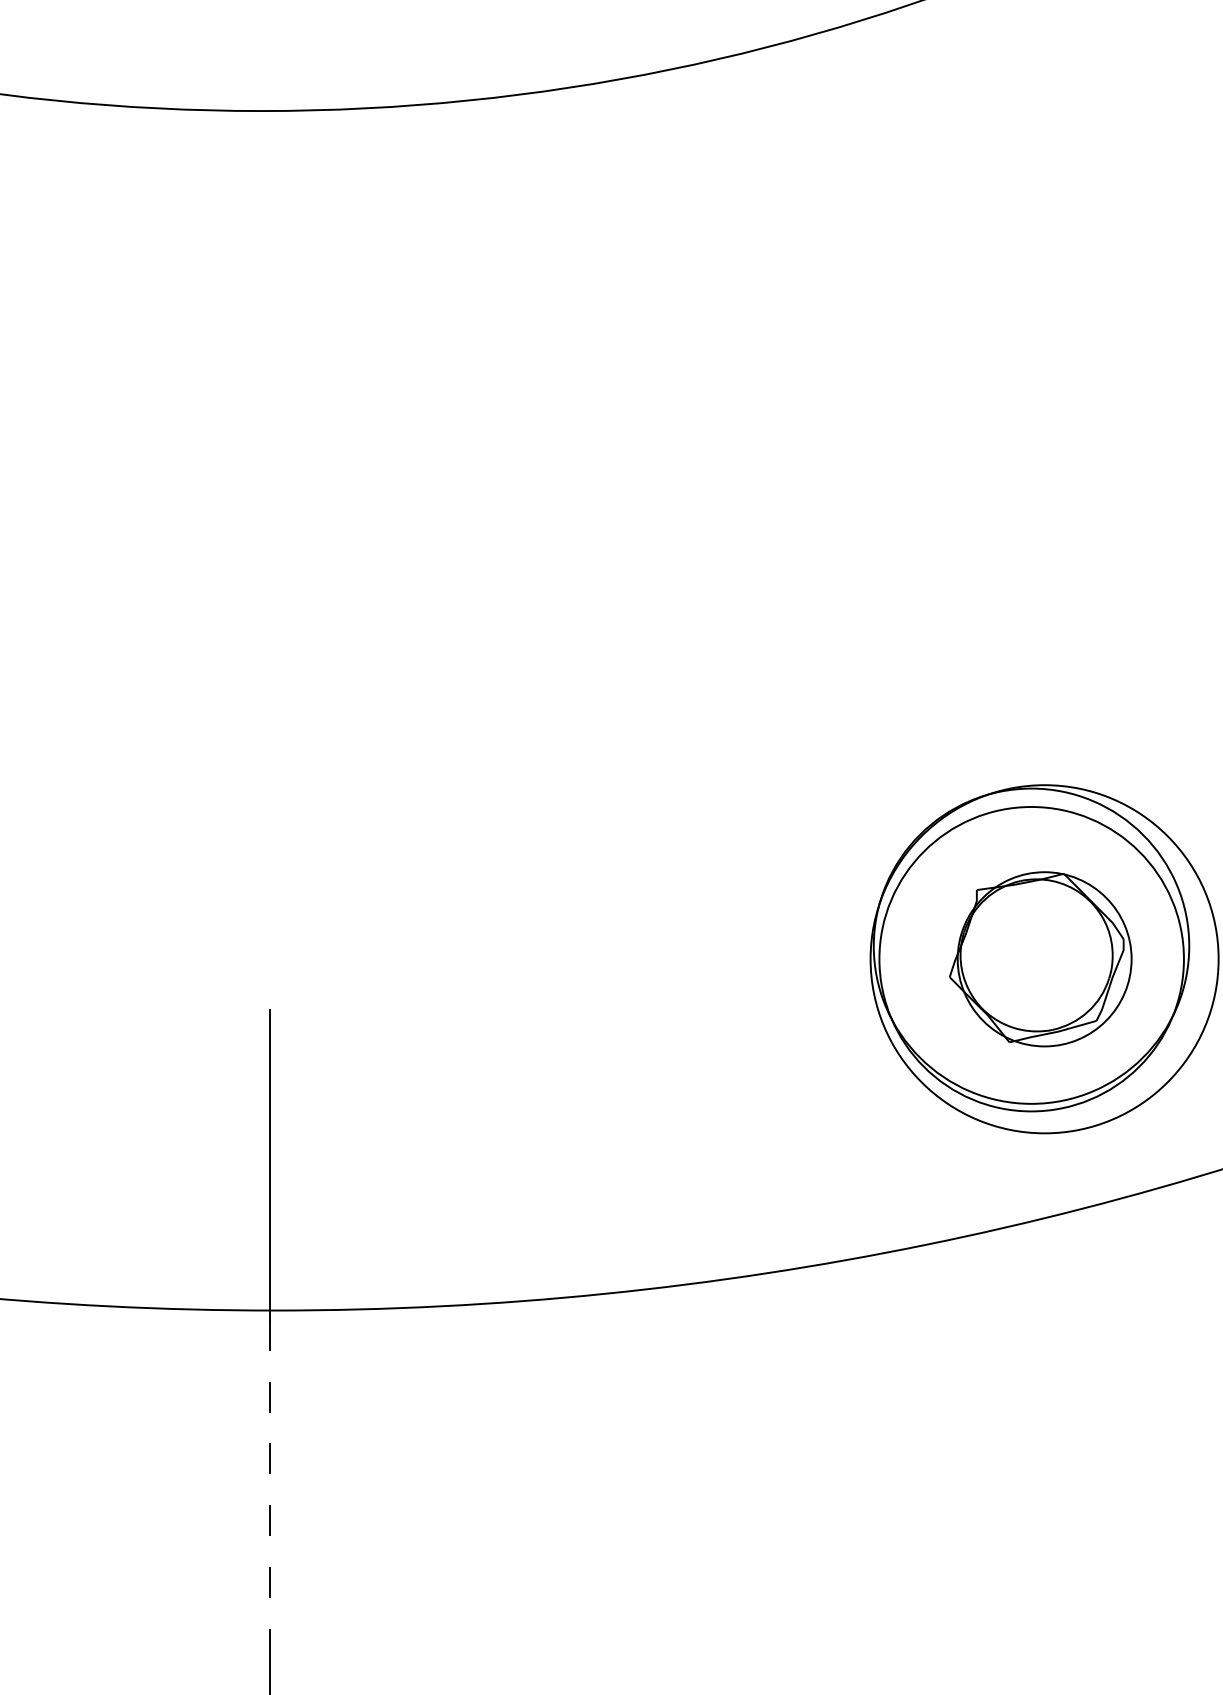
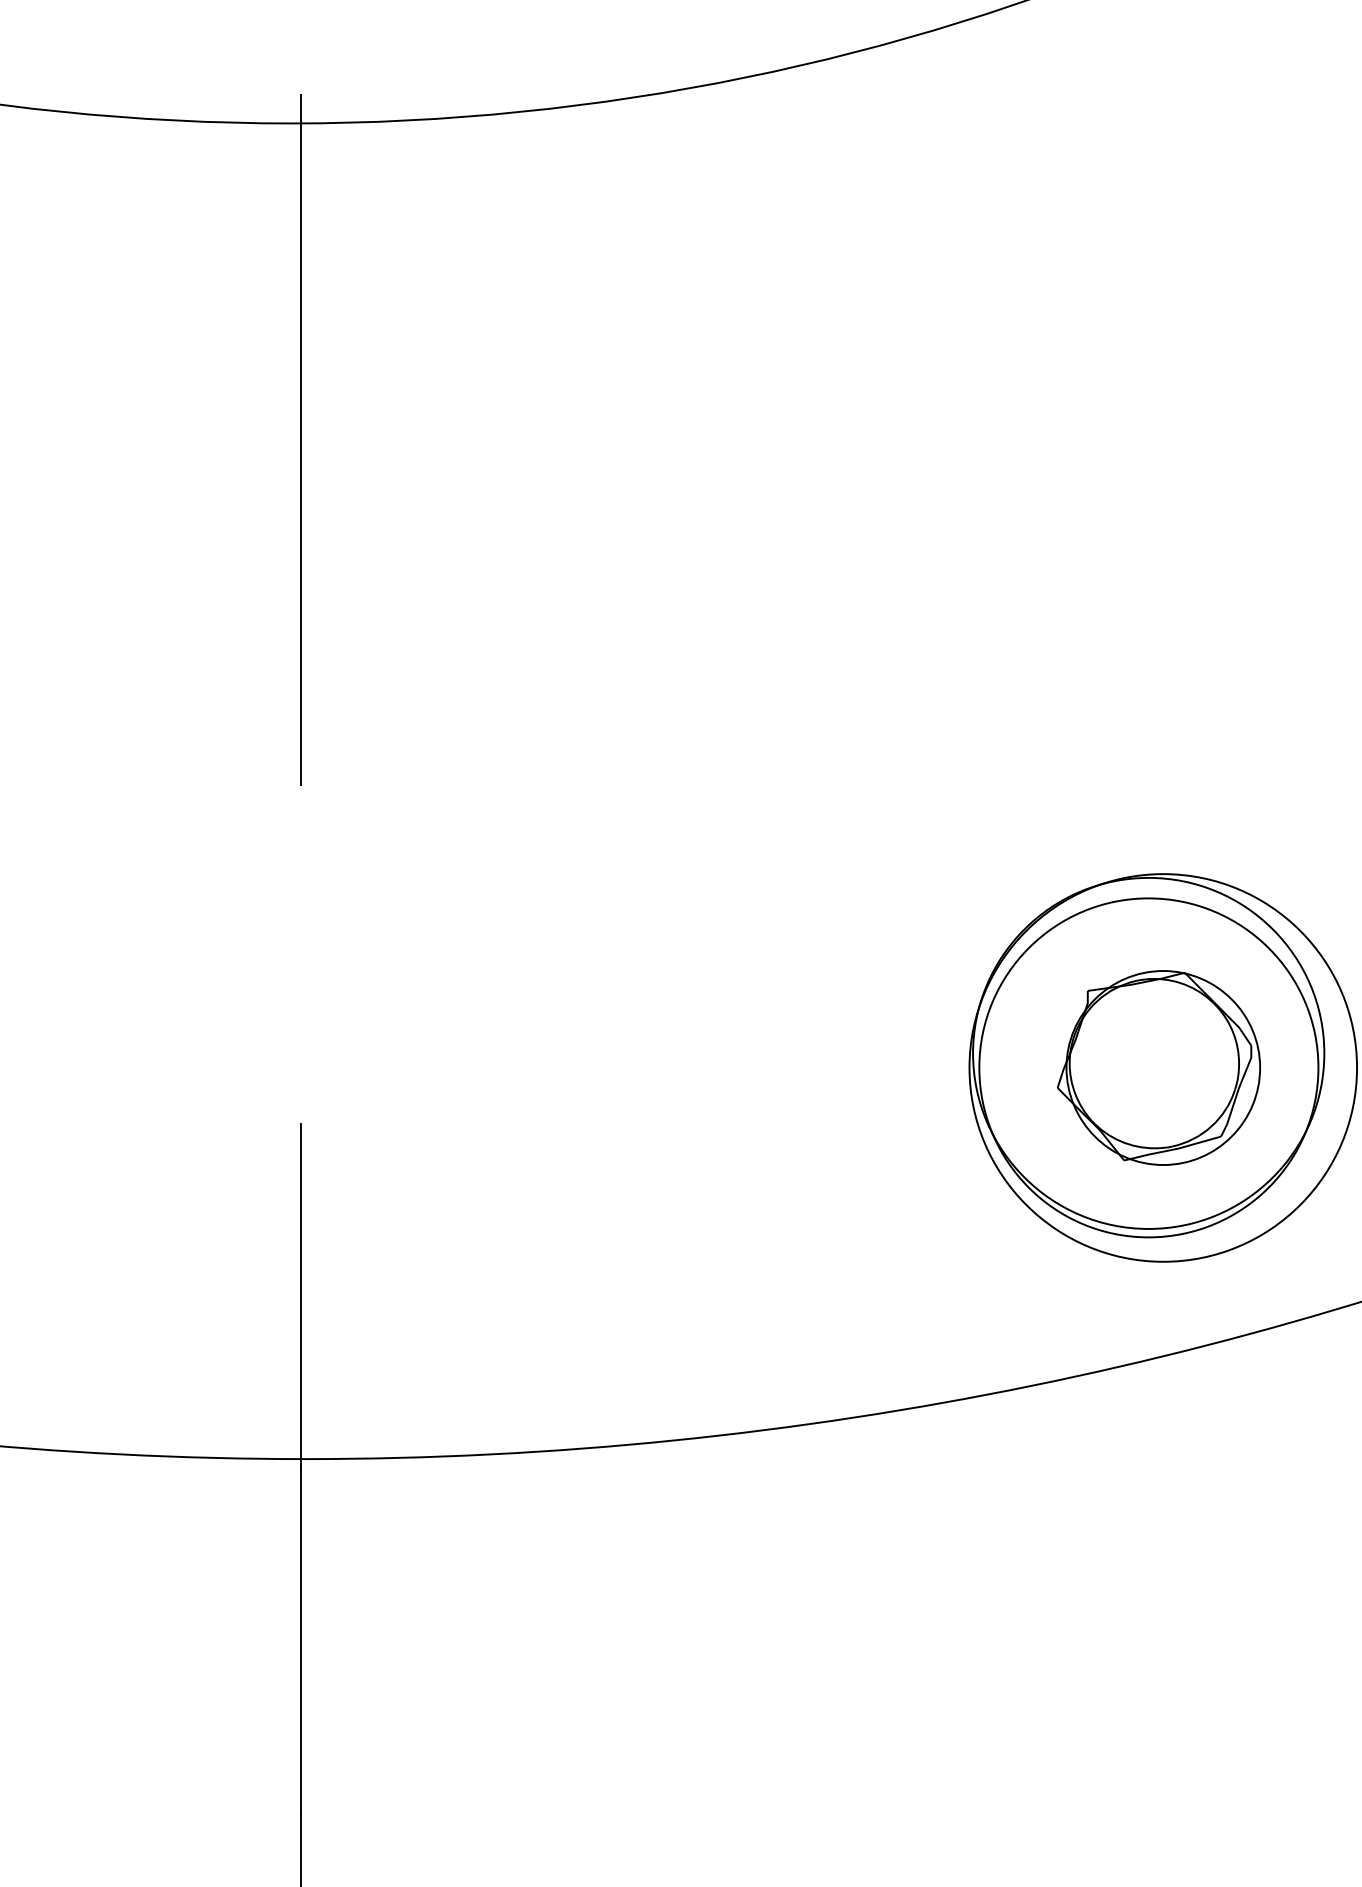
line: (270, 395) -> (301, 440), added
line: (270, 1474) -> (301, 1641), dashed -> solid

